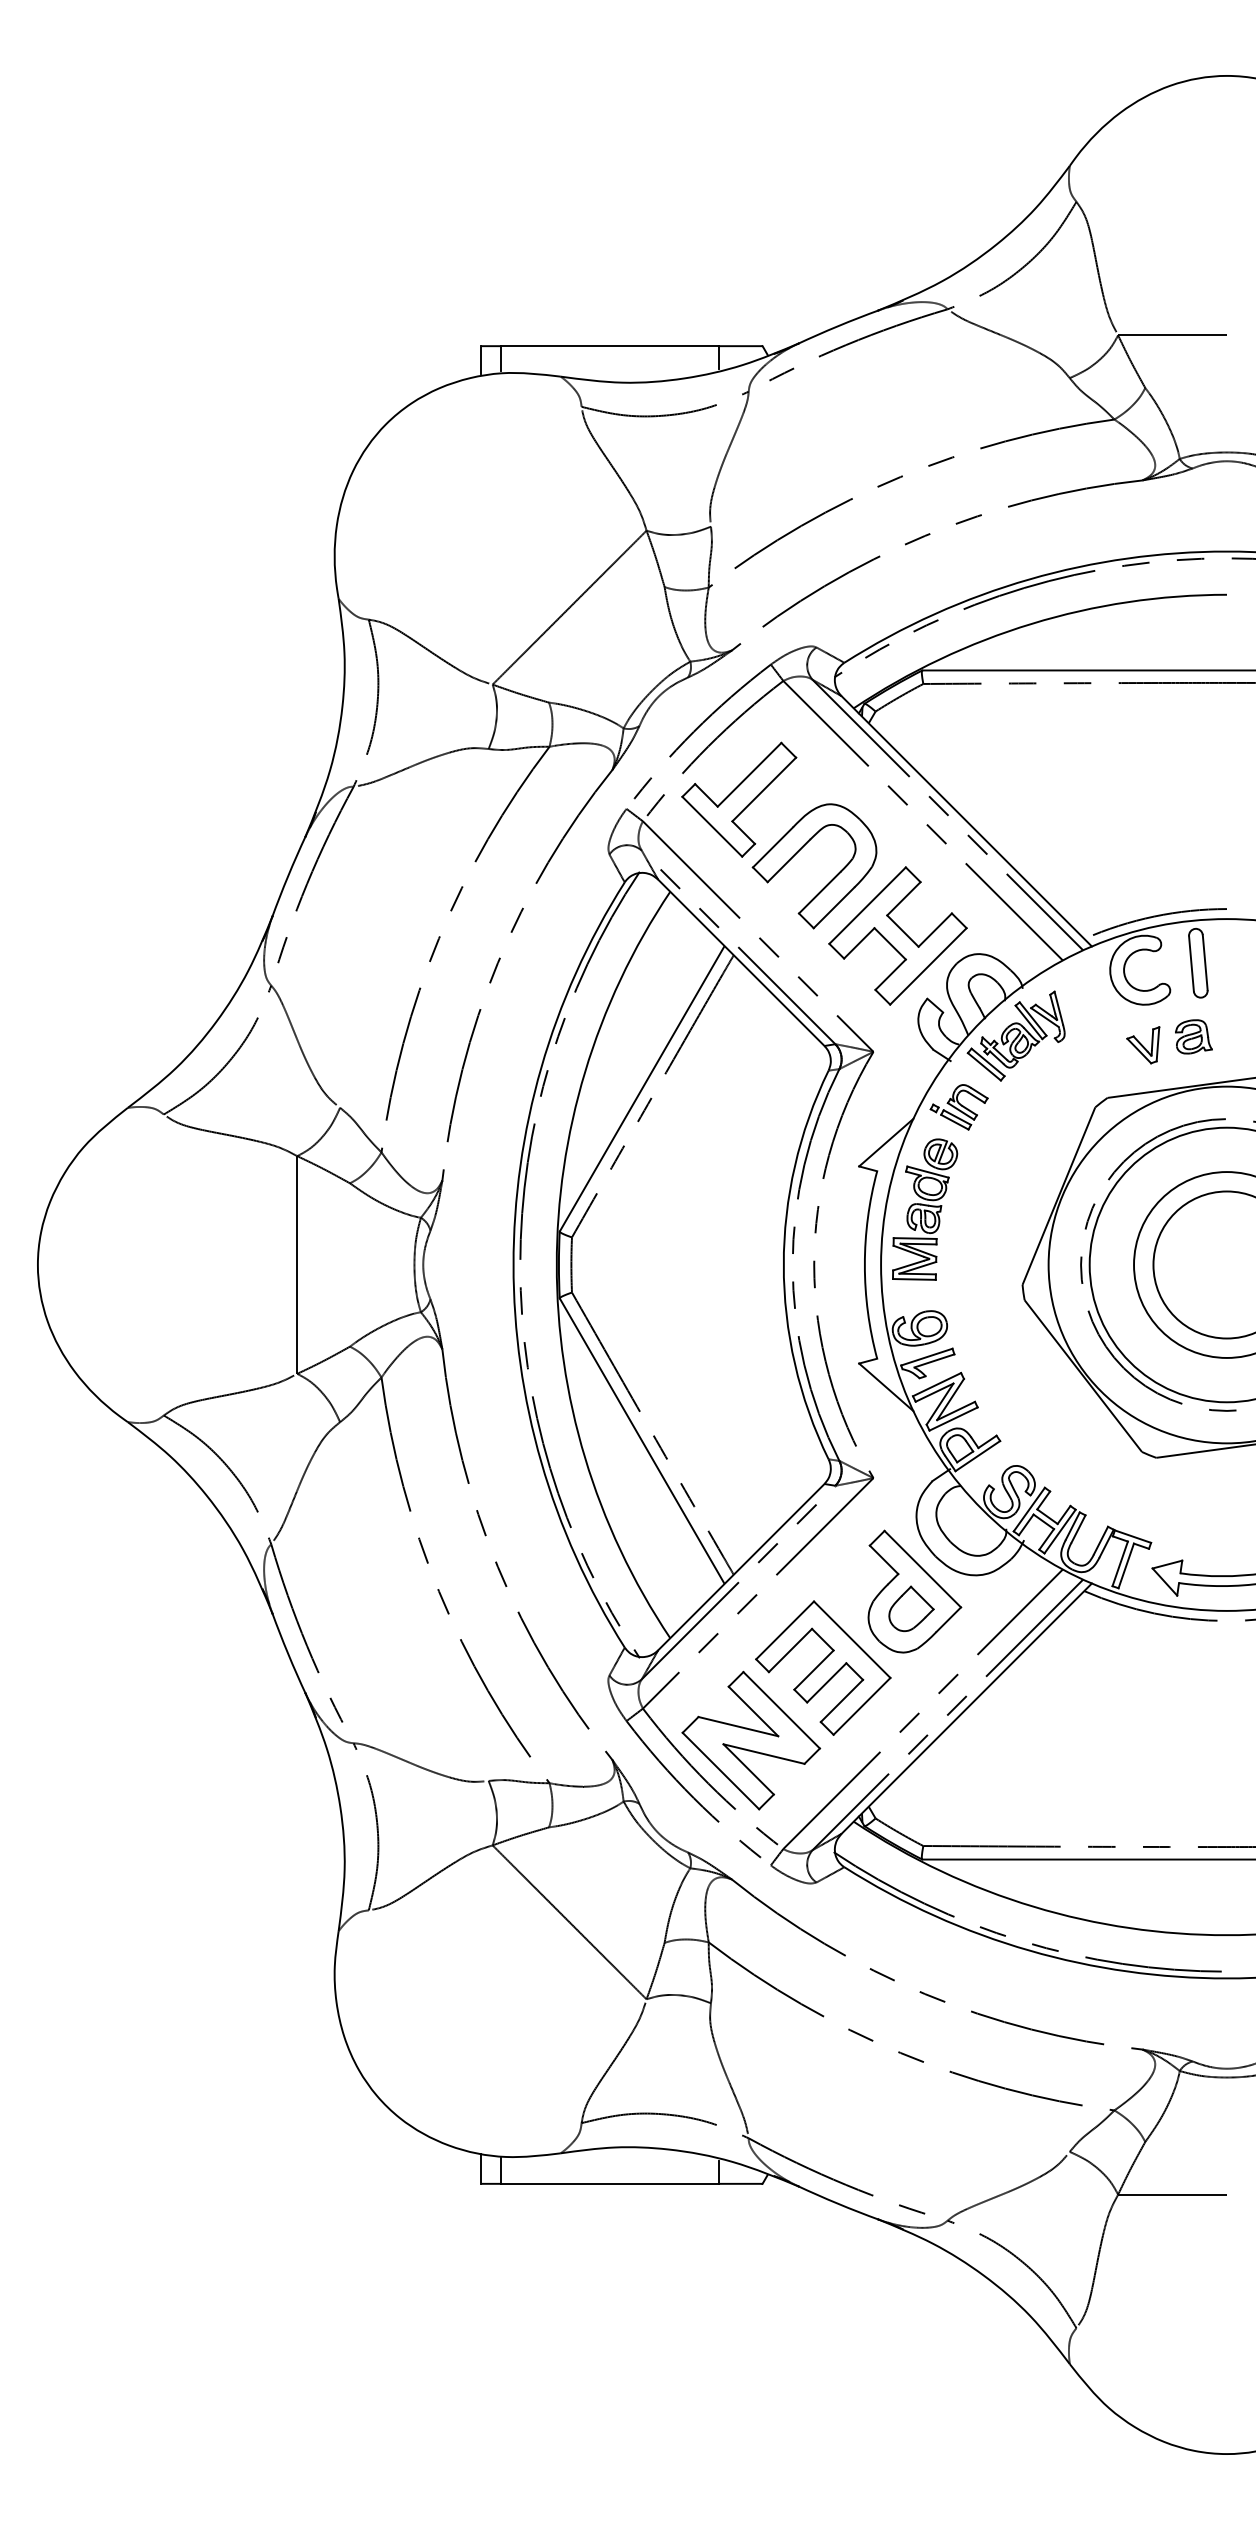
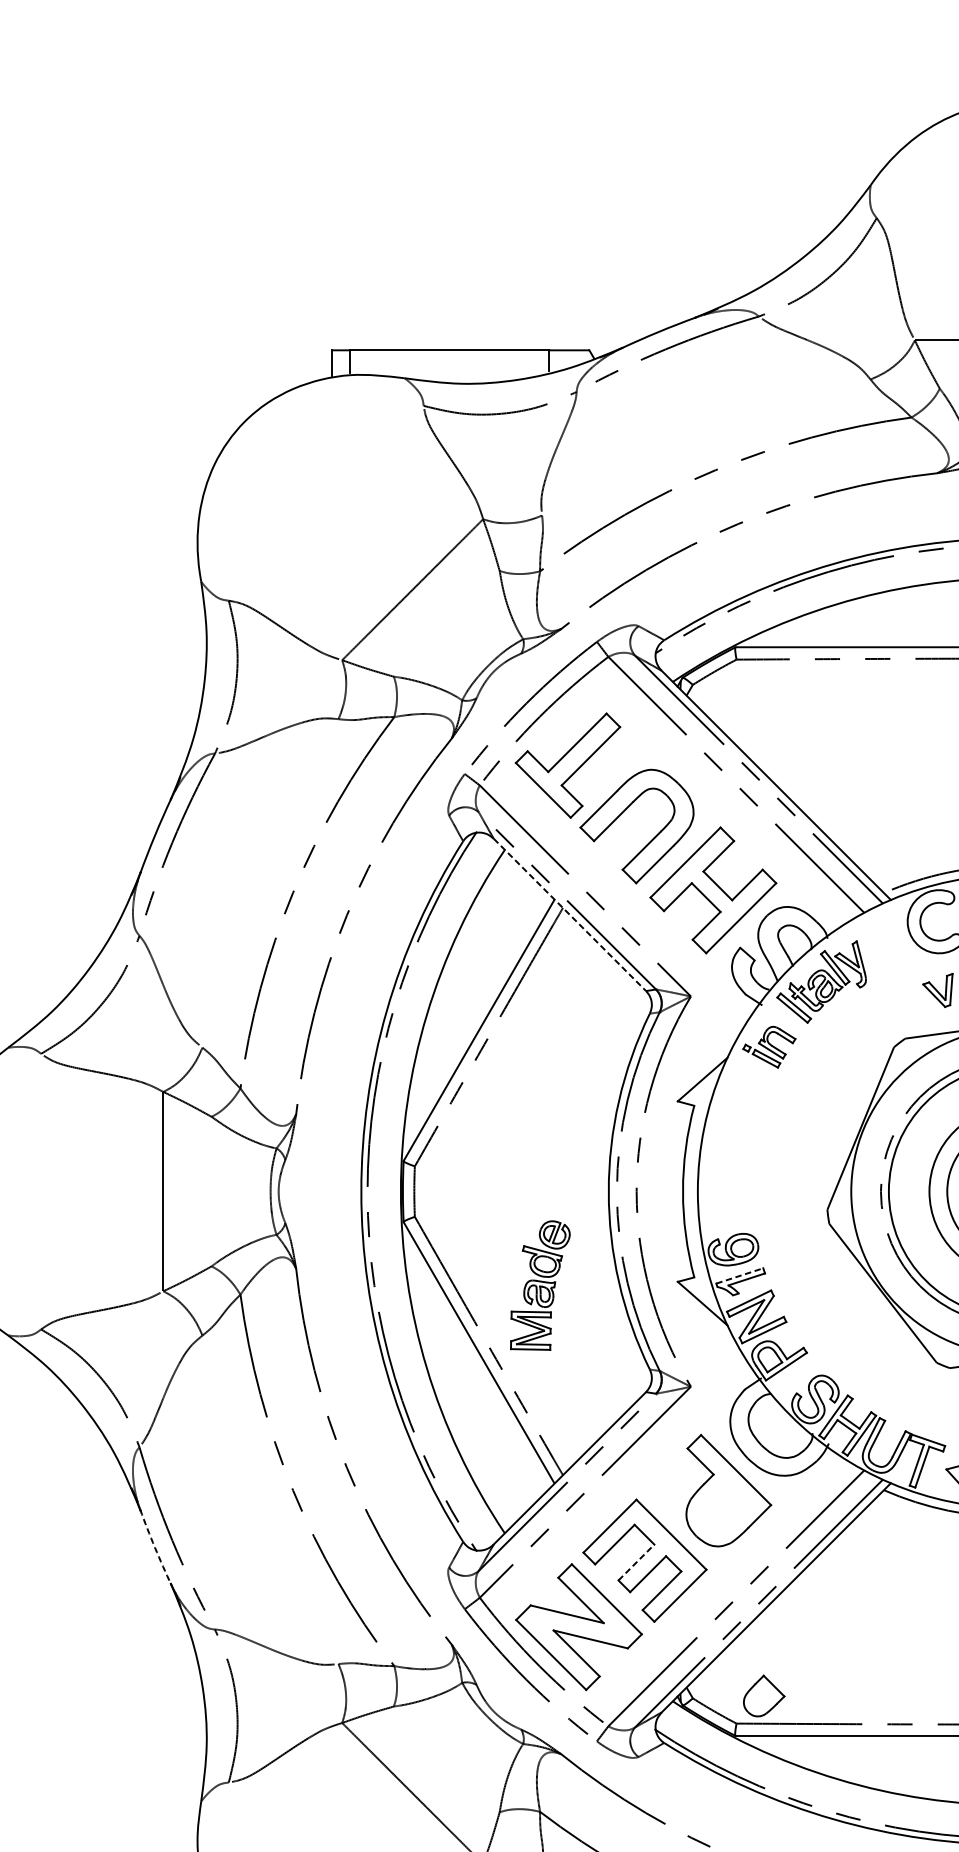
line: (741, 962) -> (570, 914), solid -> dashed
part: (925, 1209) -> (540, 1285), moved
line: (926, 1357) -> (739, 1276), solid -> dashed
part: (911, 1608) -> (764, 1695), moved
arc: (288, 1653) -> (155, 1547), solid -> dashed
line: (814, 1670) -> (636, 1562), solid -> dashed

